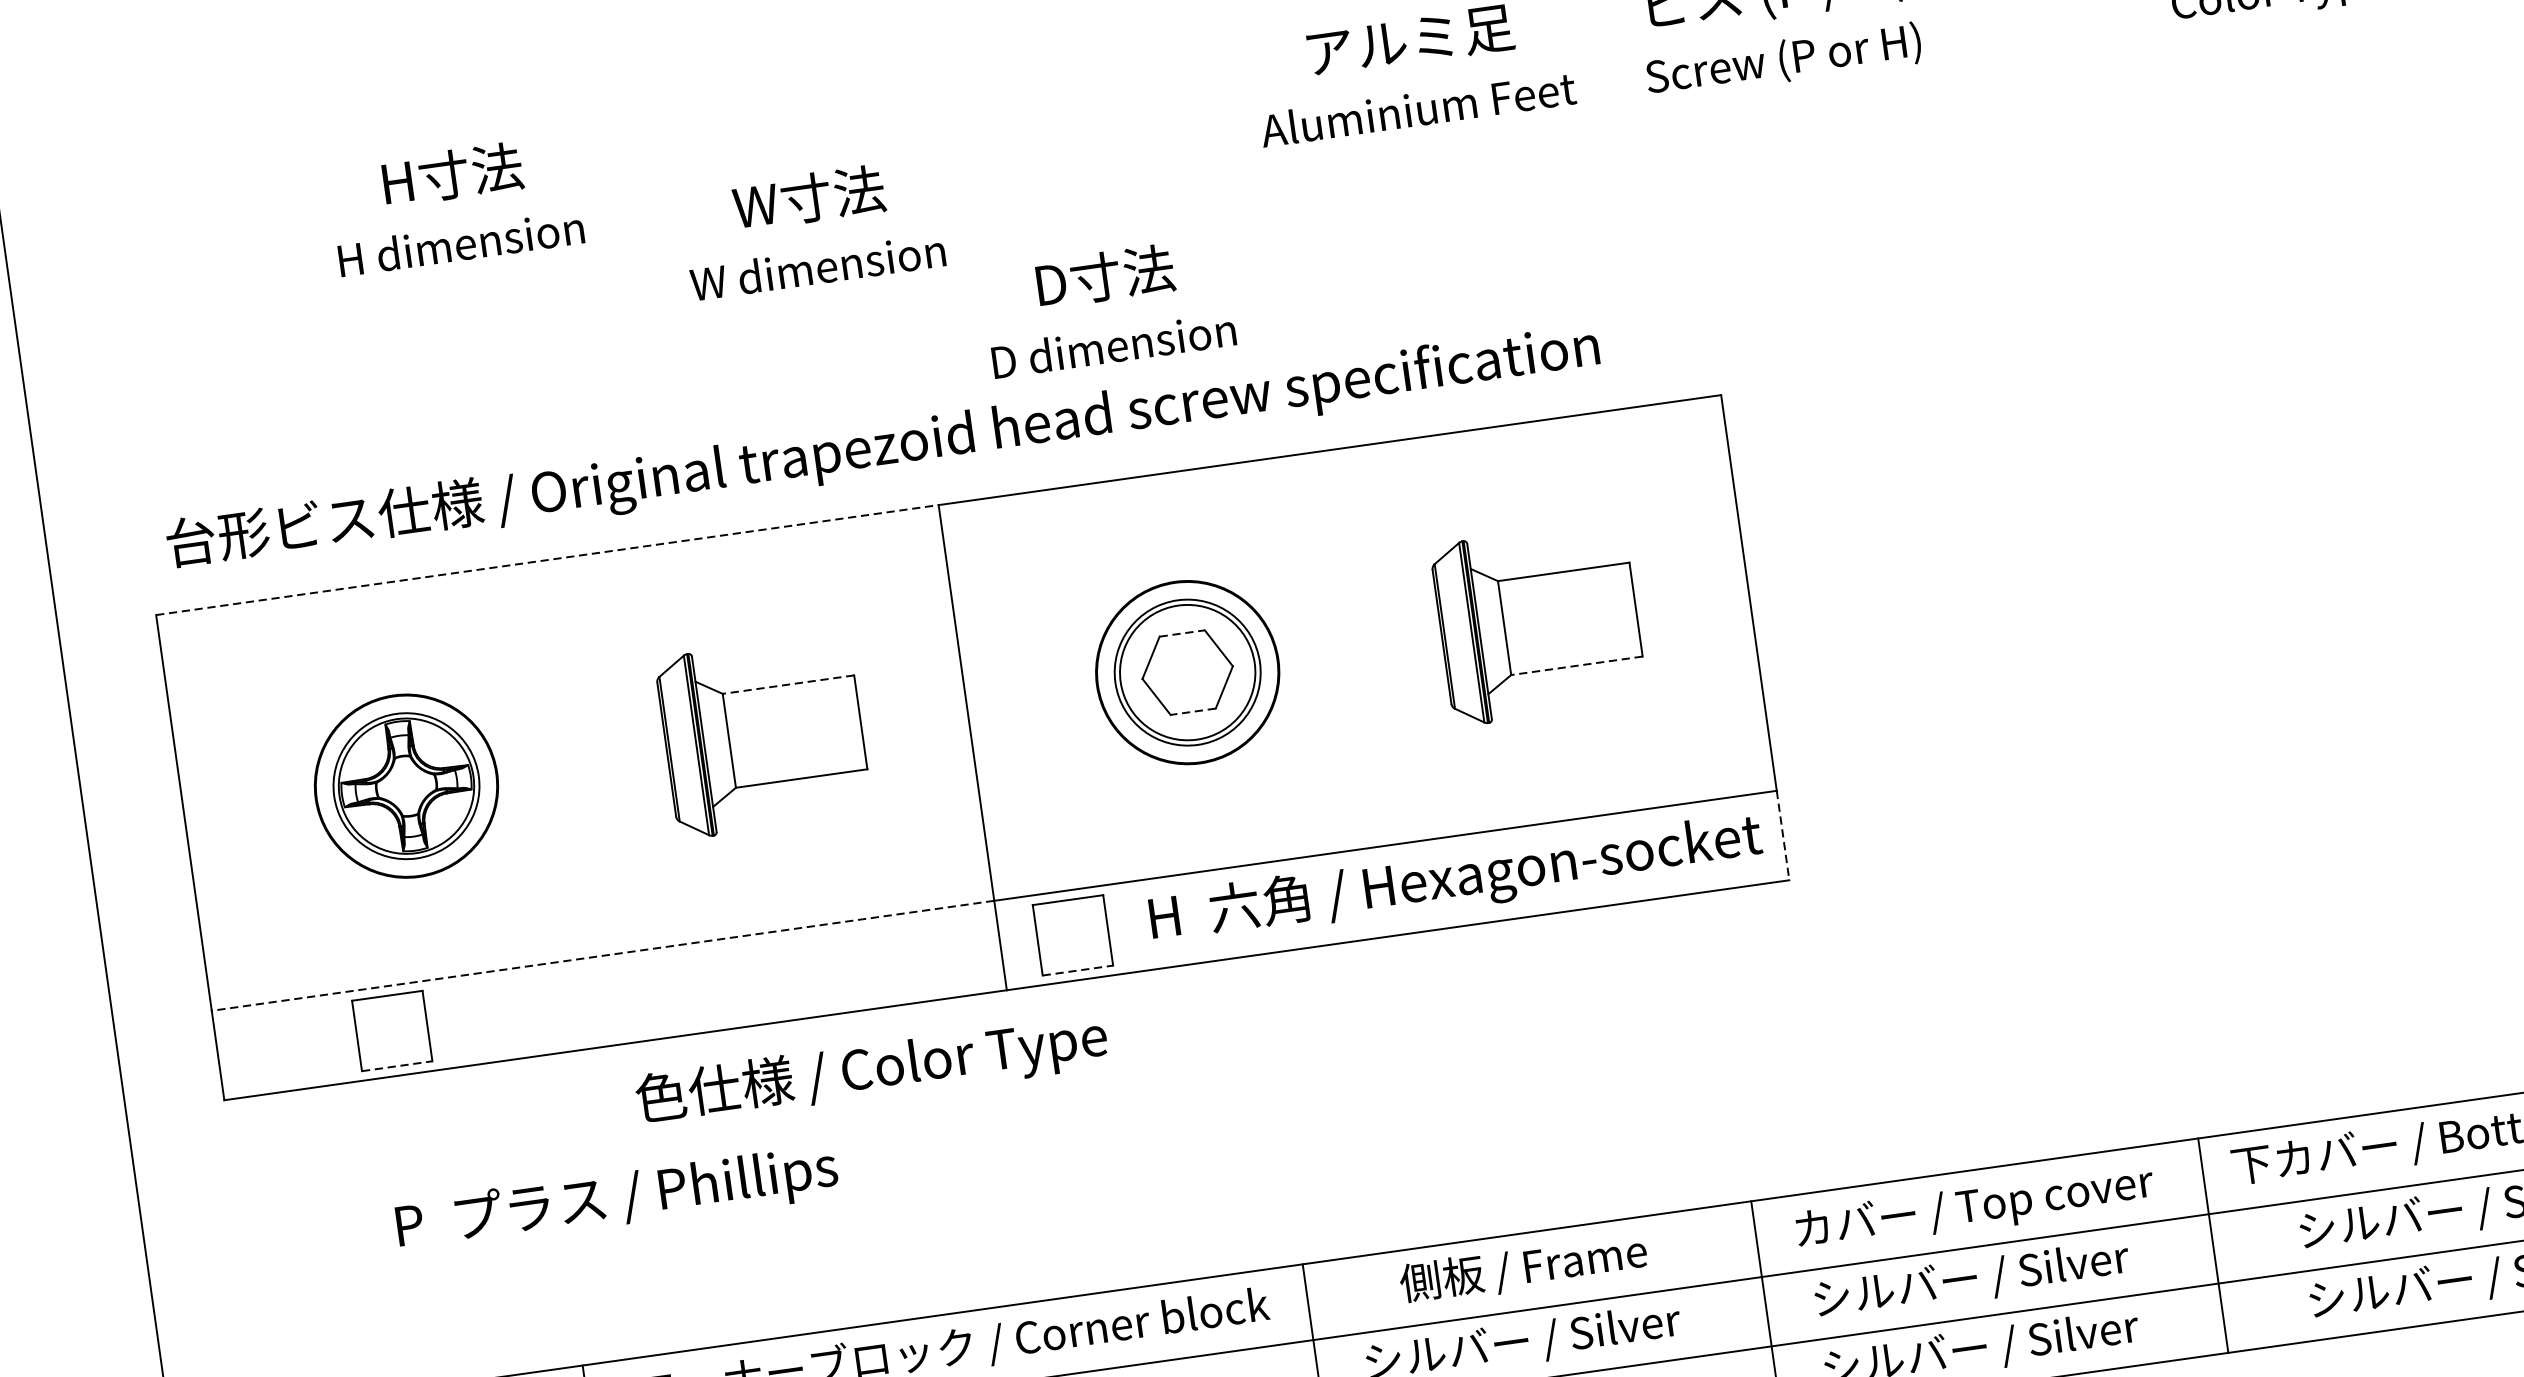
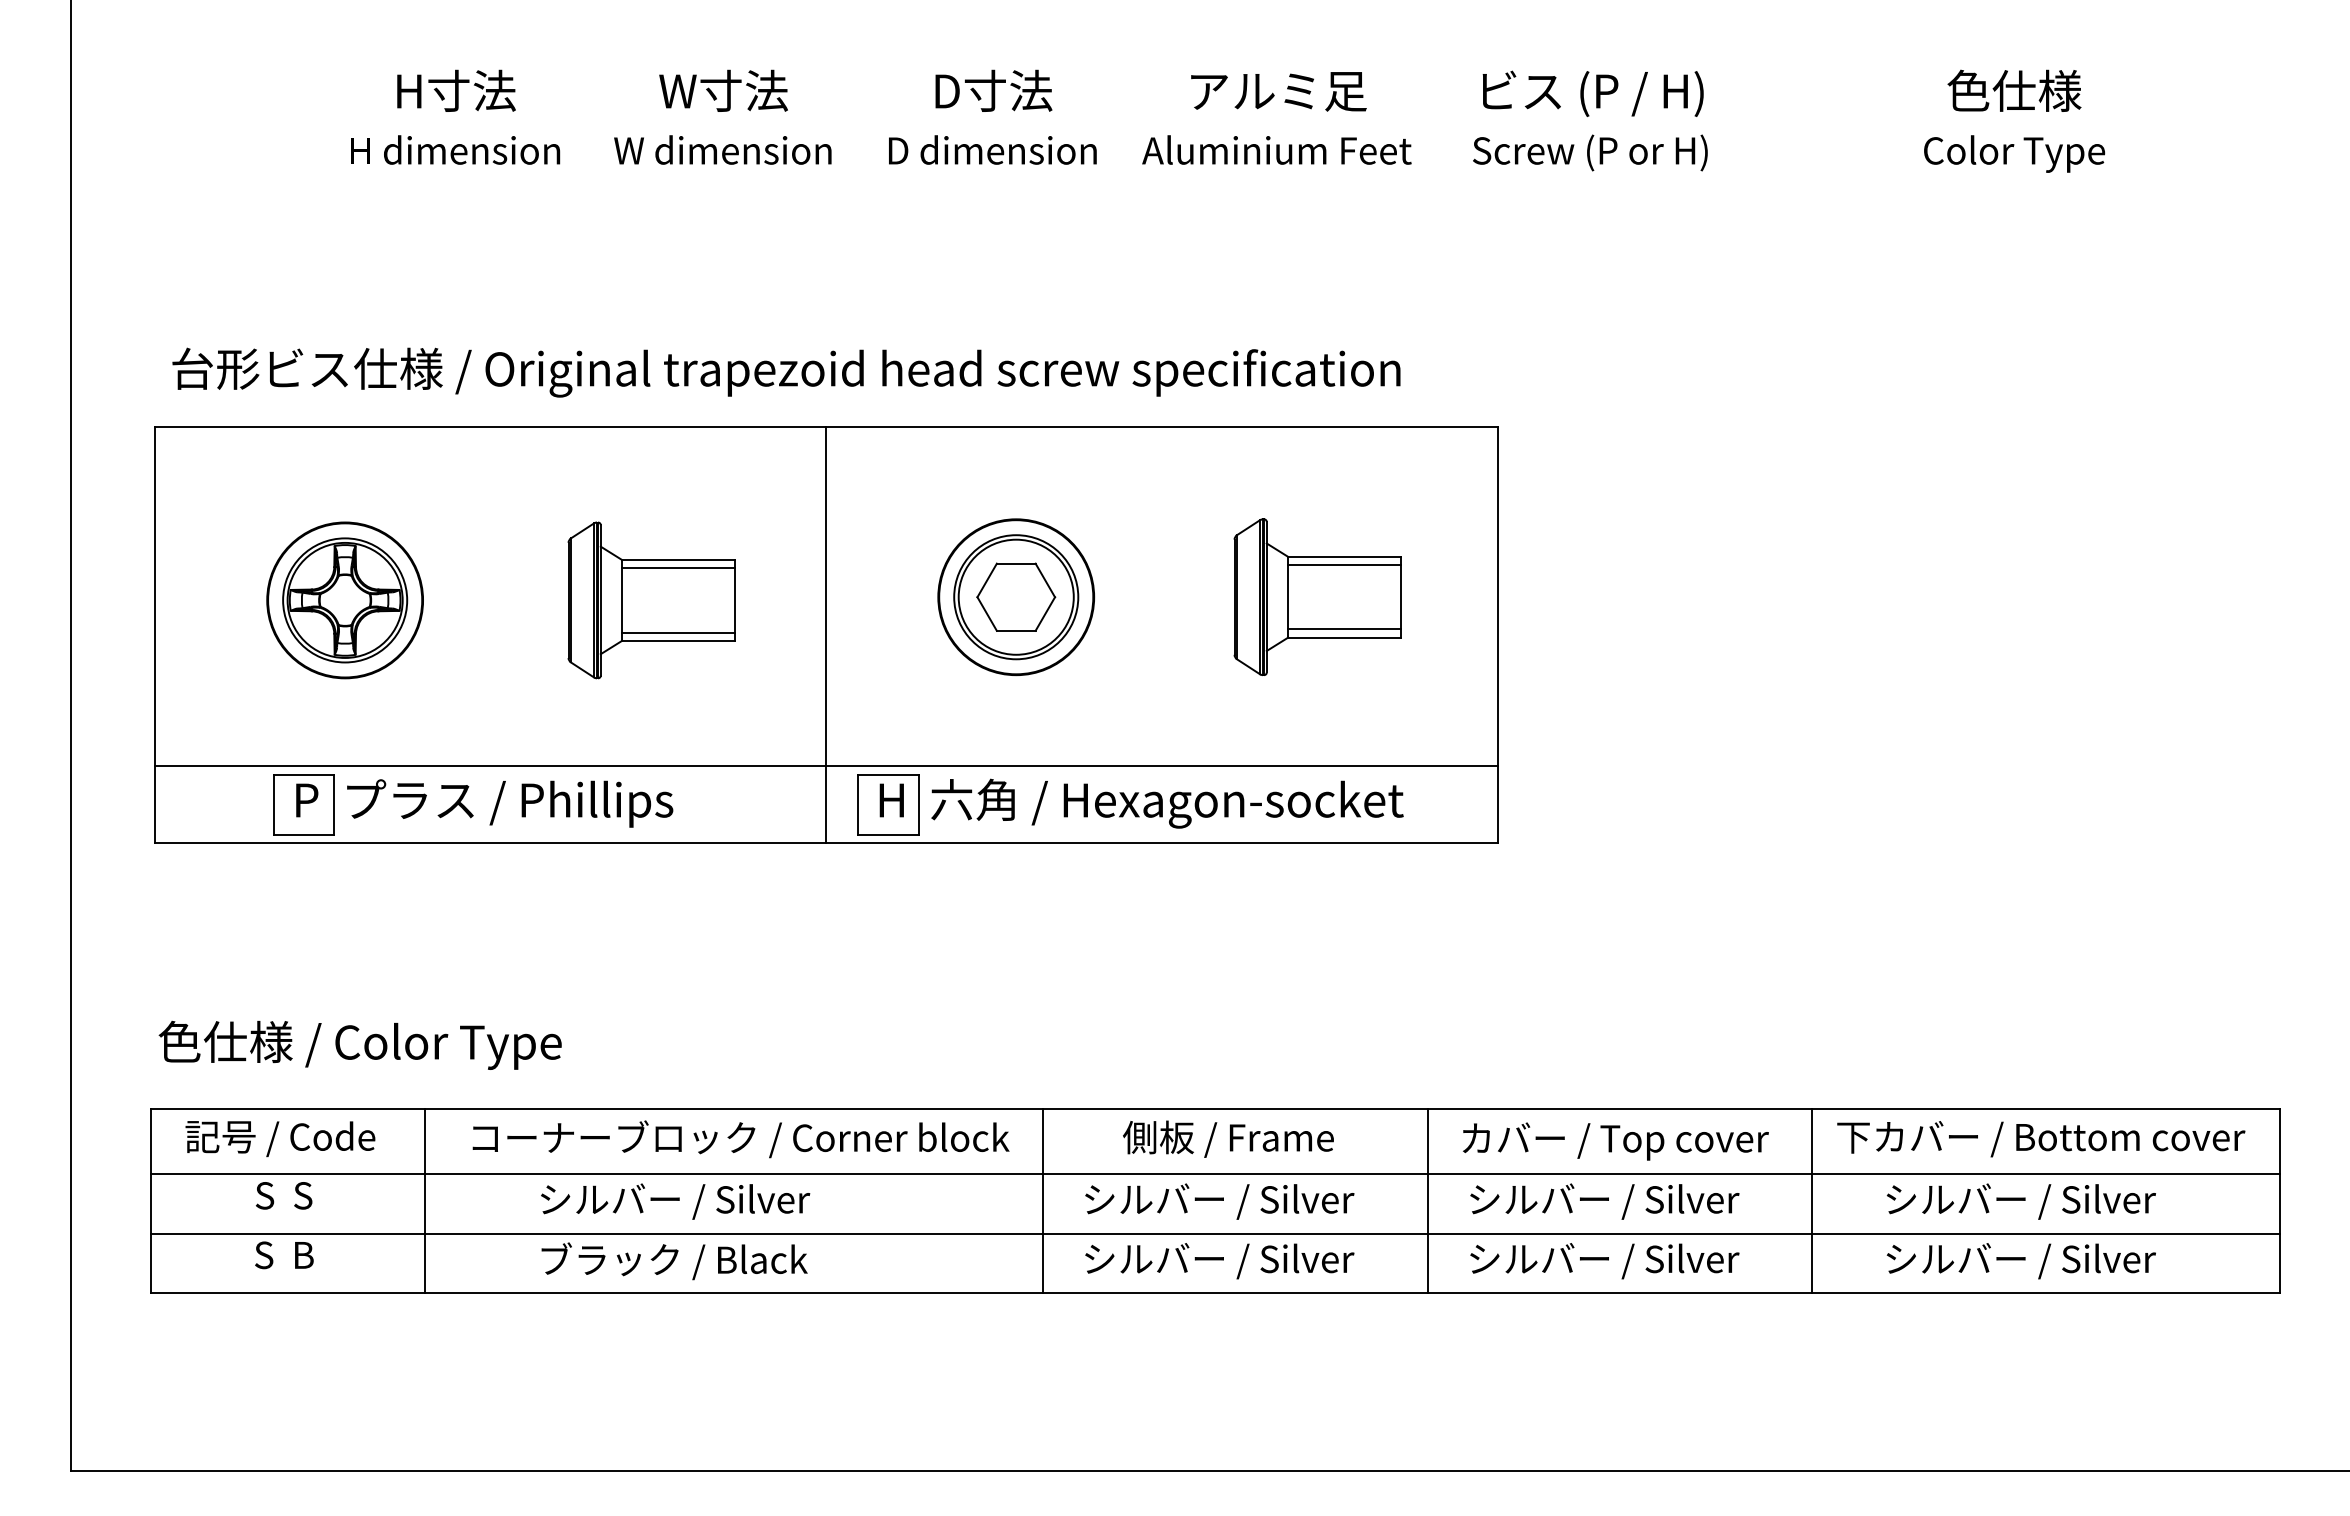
text: (811, 228) -> (722, 116), moved
text: (1108, 306) -> (992, 116), moved
line: (547, 559) -> (490, 426), dashed -> solid
line: (1564, 581) -> (1344, 565), added
line: (1182, 633) -> (1016, 563), dashed -> solid
line: (1575, 656) -> (1344, 629), added
line: (1576, 665) -> (1344, 637), dashed -> solid
line: (788, 685) -> (678, 560), dashed -> solid
line: (789, 694) -> (678, 568), added
line: (1192, 711) -> (1015, 630), dashed -> solid
line: (800, 768) -> (678, 632), added
line: (1783, 836) -> (1498, 805), dashed -> solid
text: (1455, 879) -> (1141, 803), moved
line: (603, 955) -> (490, 766), dashed -> solid
line: (1079, 970) -> (889, 835), dashed -> solid
line: (397, 1066) -> (304, 835), dashed -> solid
text: (870, 1070) -> (359, 1044), moved
text: (617, 1199) -> (484, 803), moved

